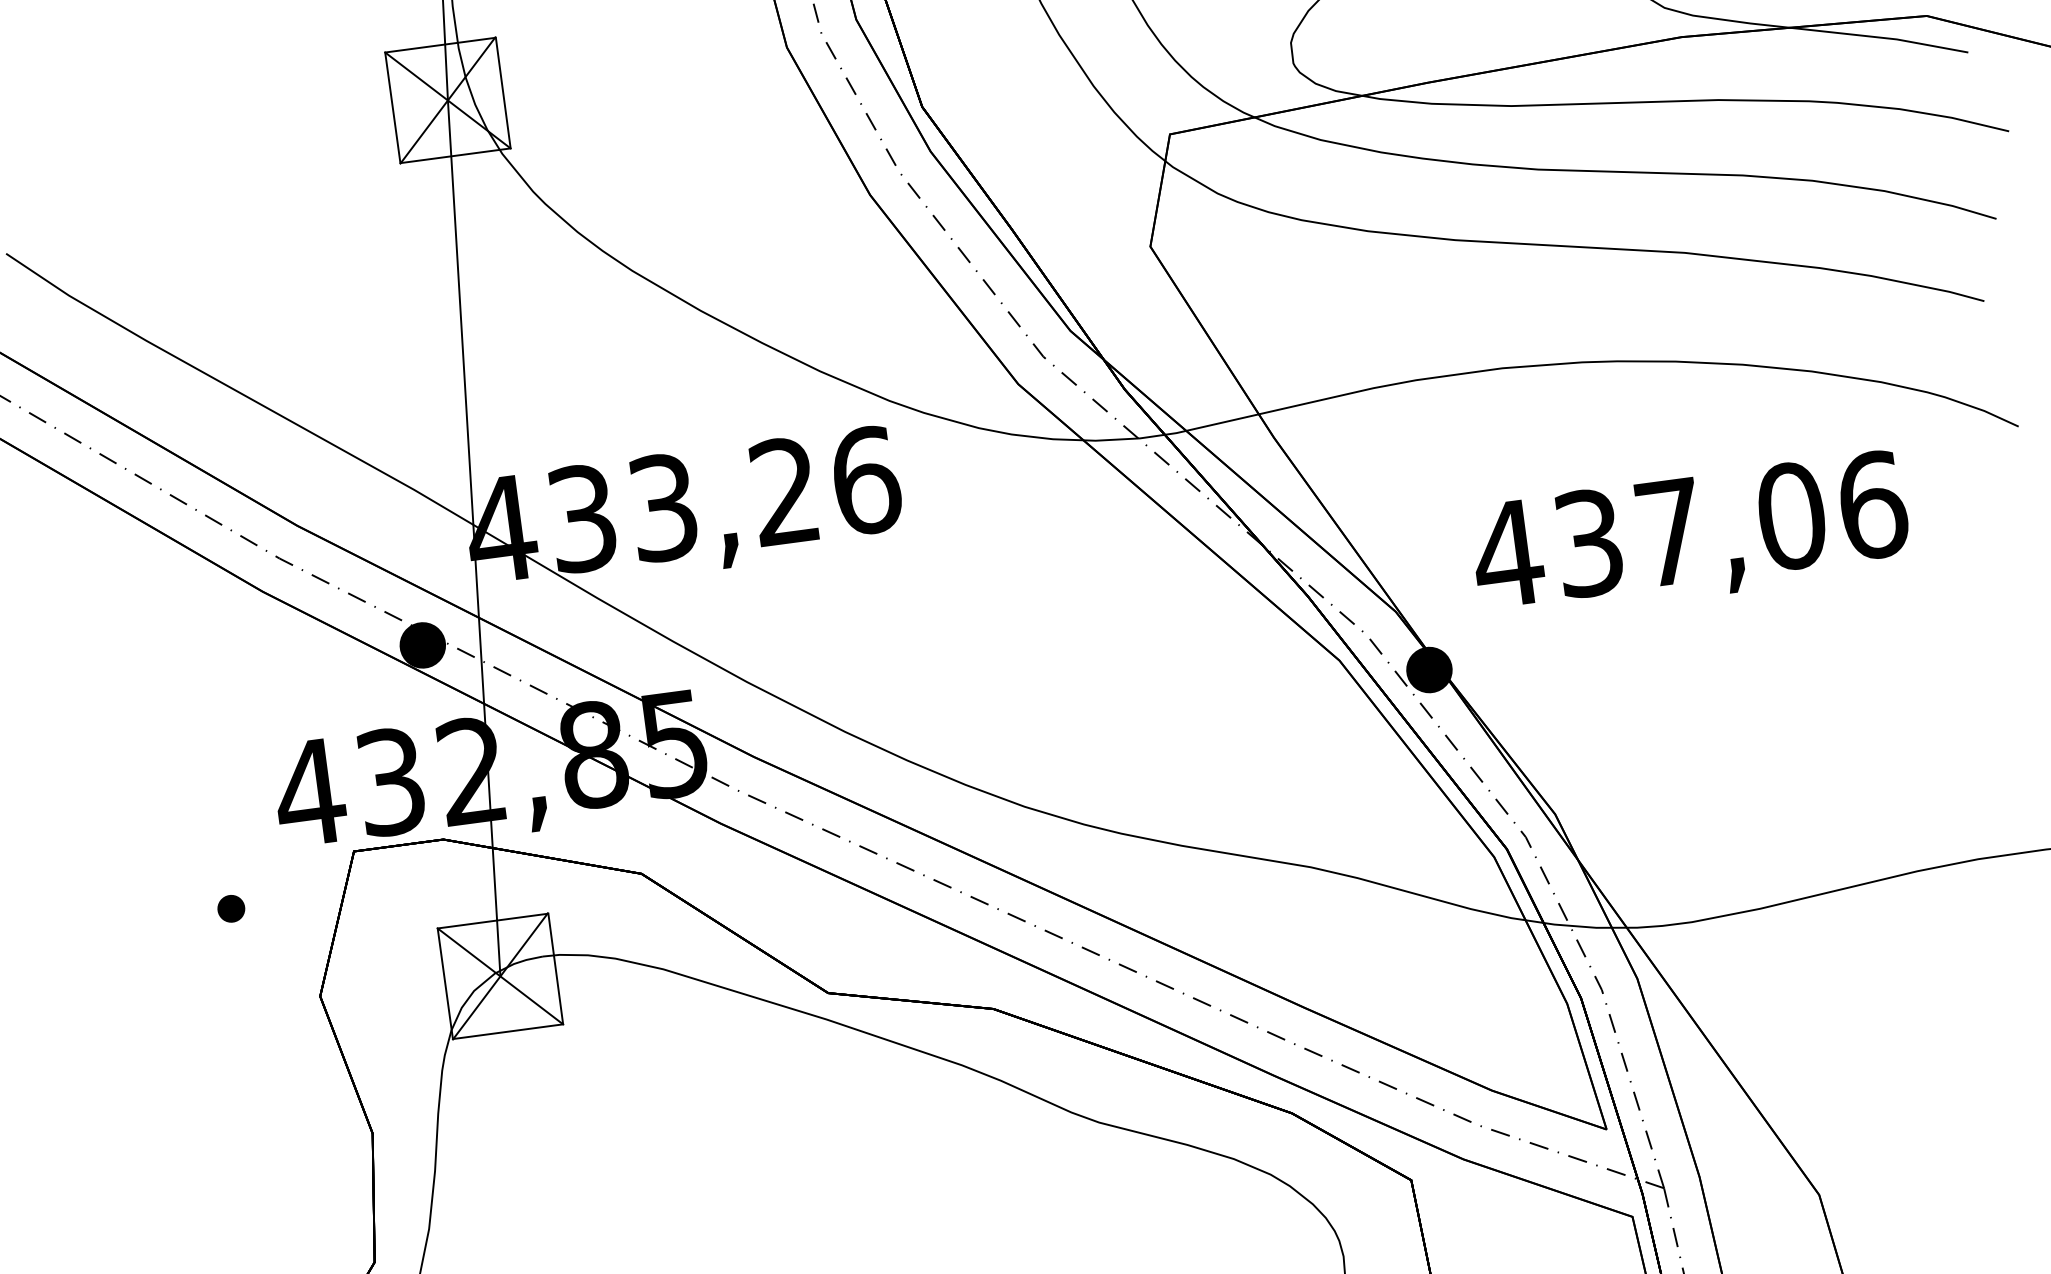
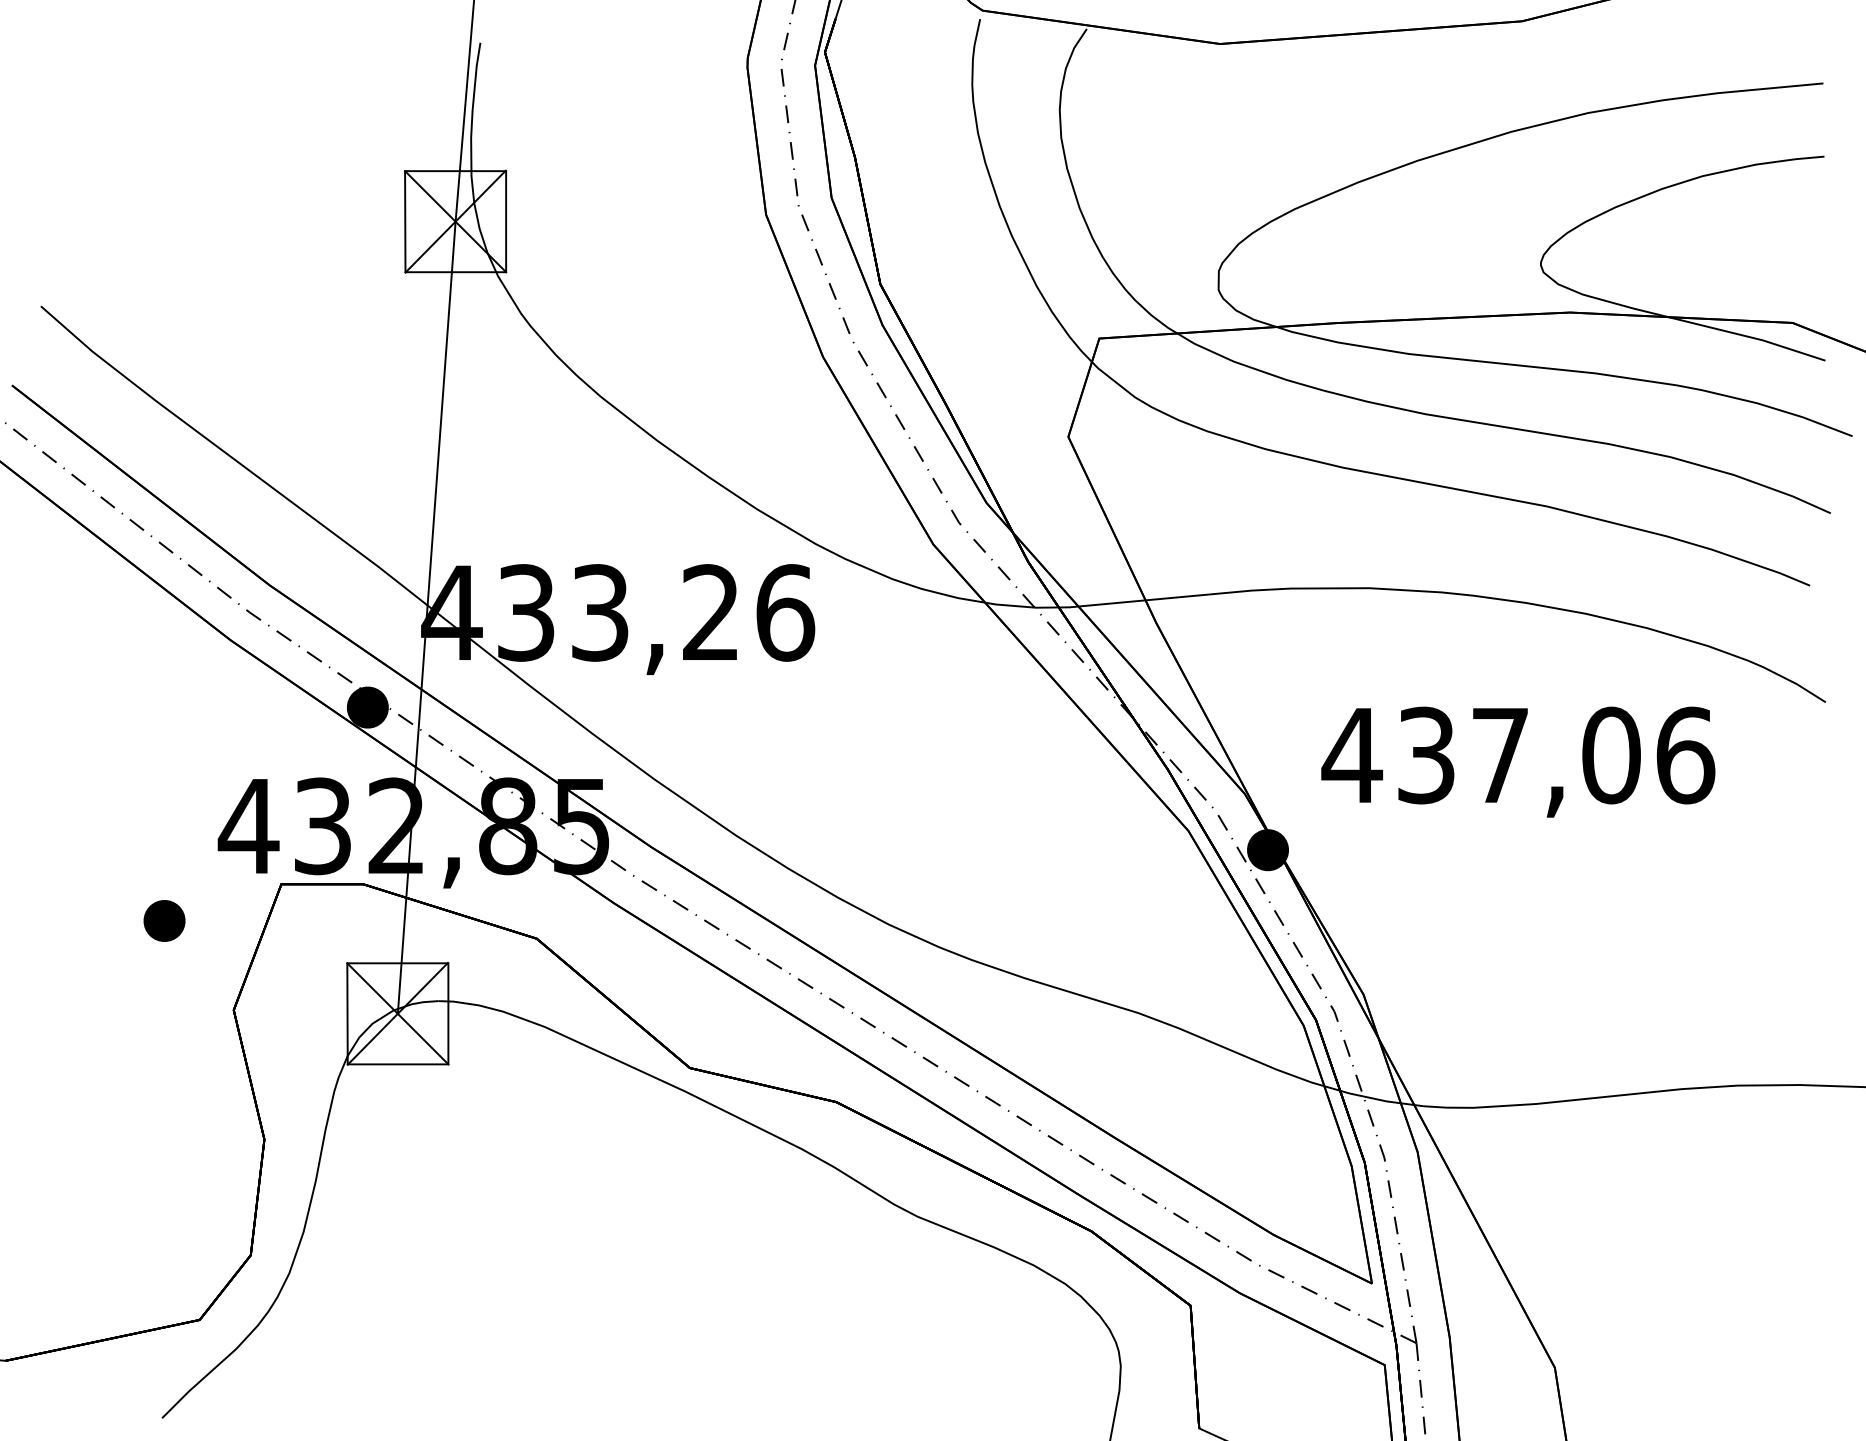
part: (231, 908) -> (164, 920), size x1.67

